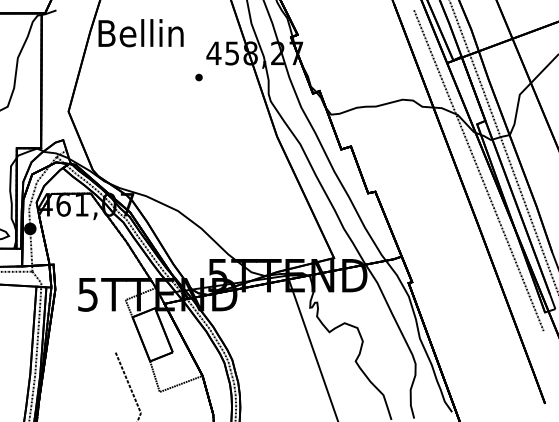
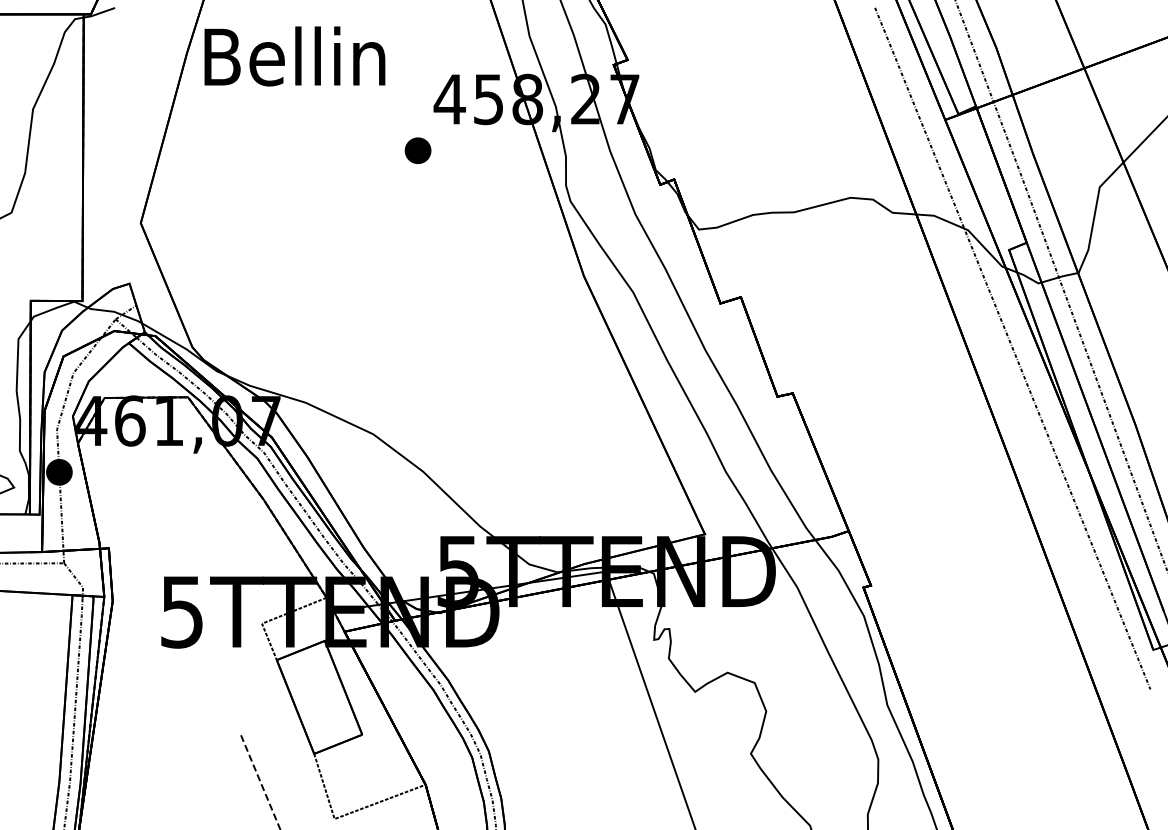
part: (198, 77) -> (416, 150), size x1.67

